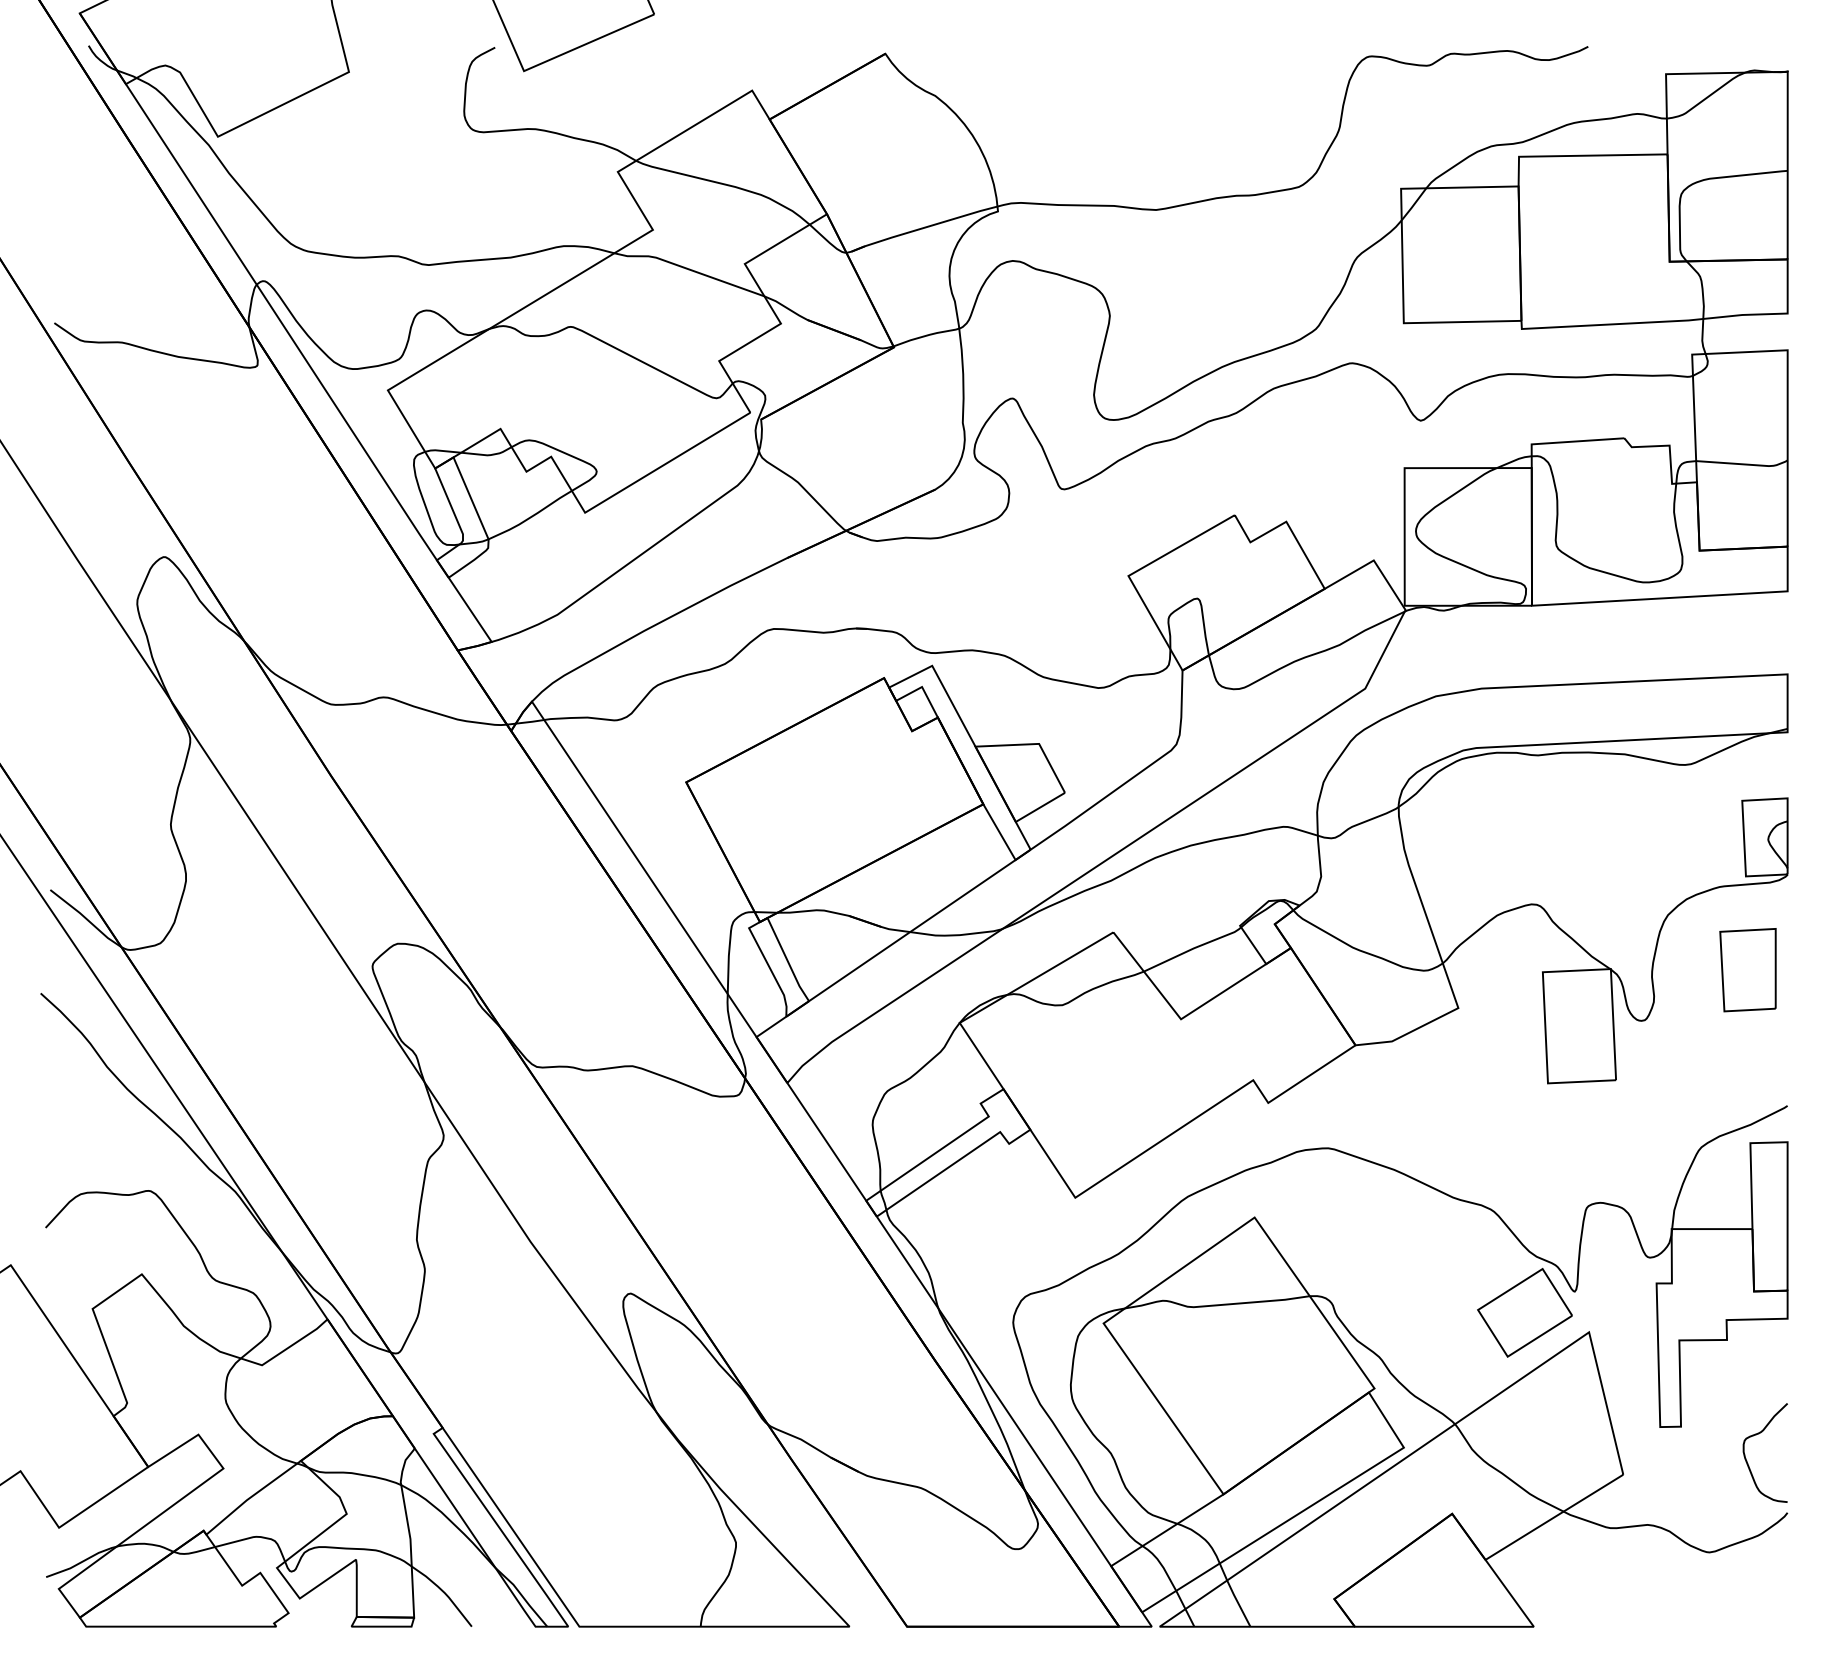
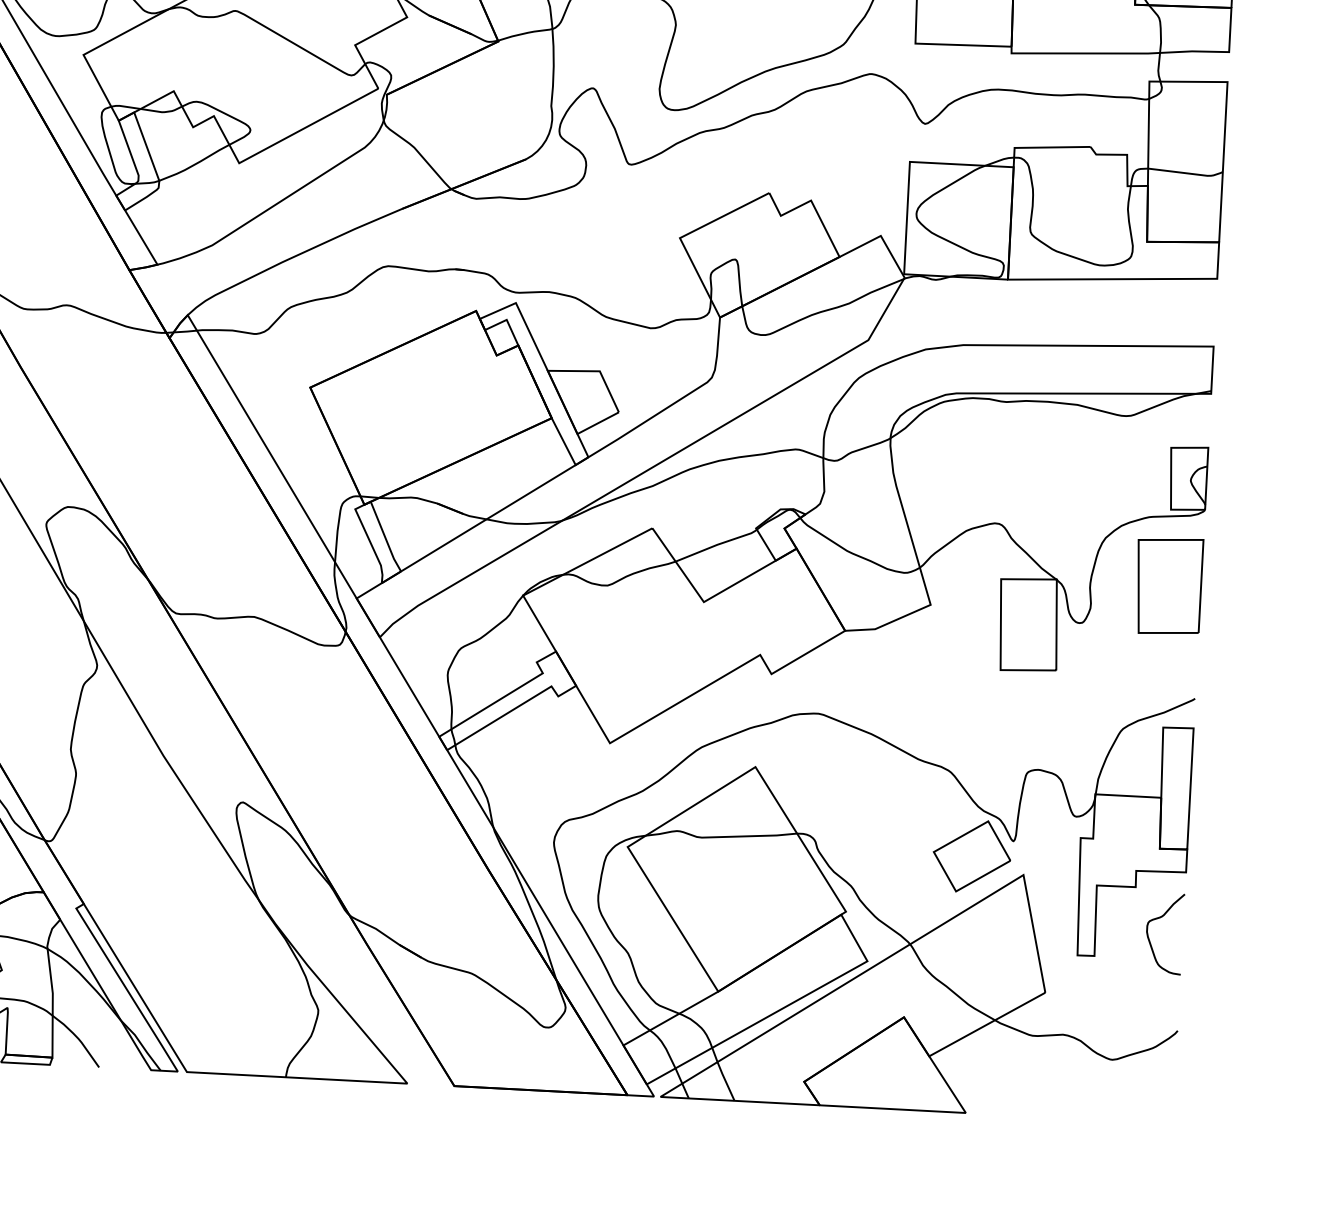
part: (1747, 969) -> (1168, 585), size x1.43
curve: (1756, 1435) -> (1158, 919), moved

